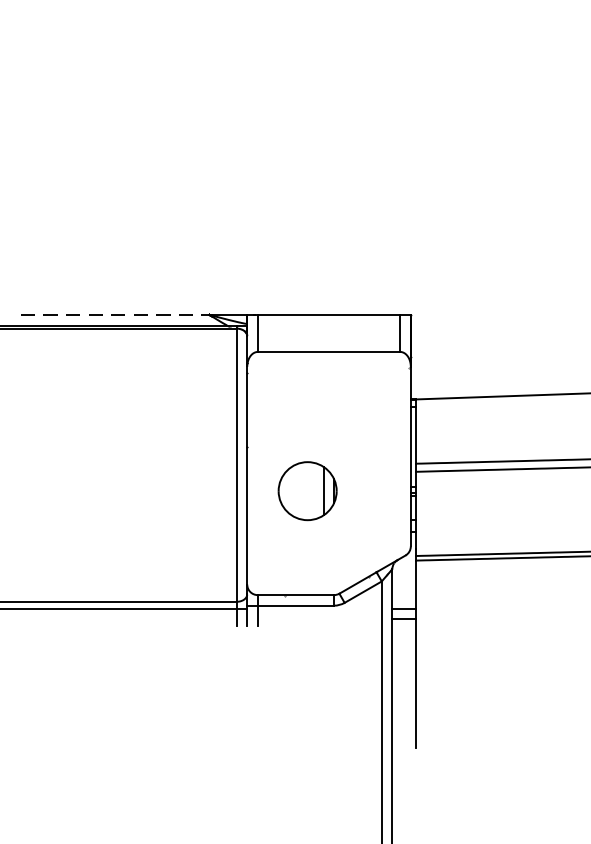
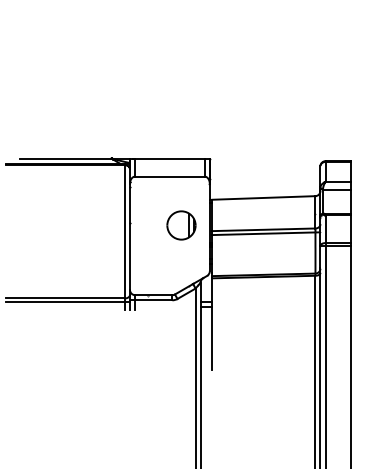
line: (117, 314) -> (66, 158), dashed -> solid
part: (307, 491) -> (181, 225), moved

